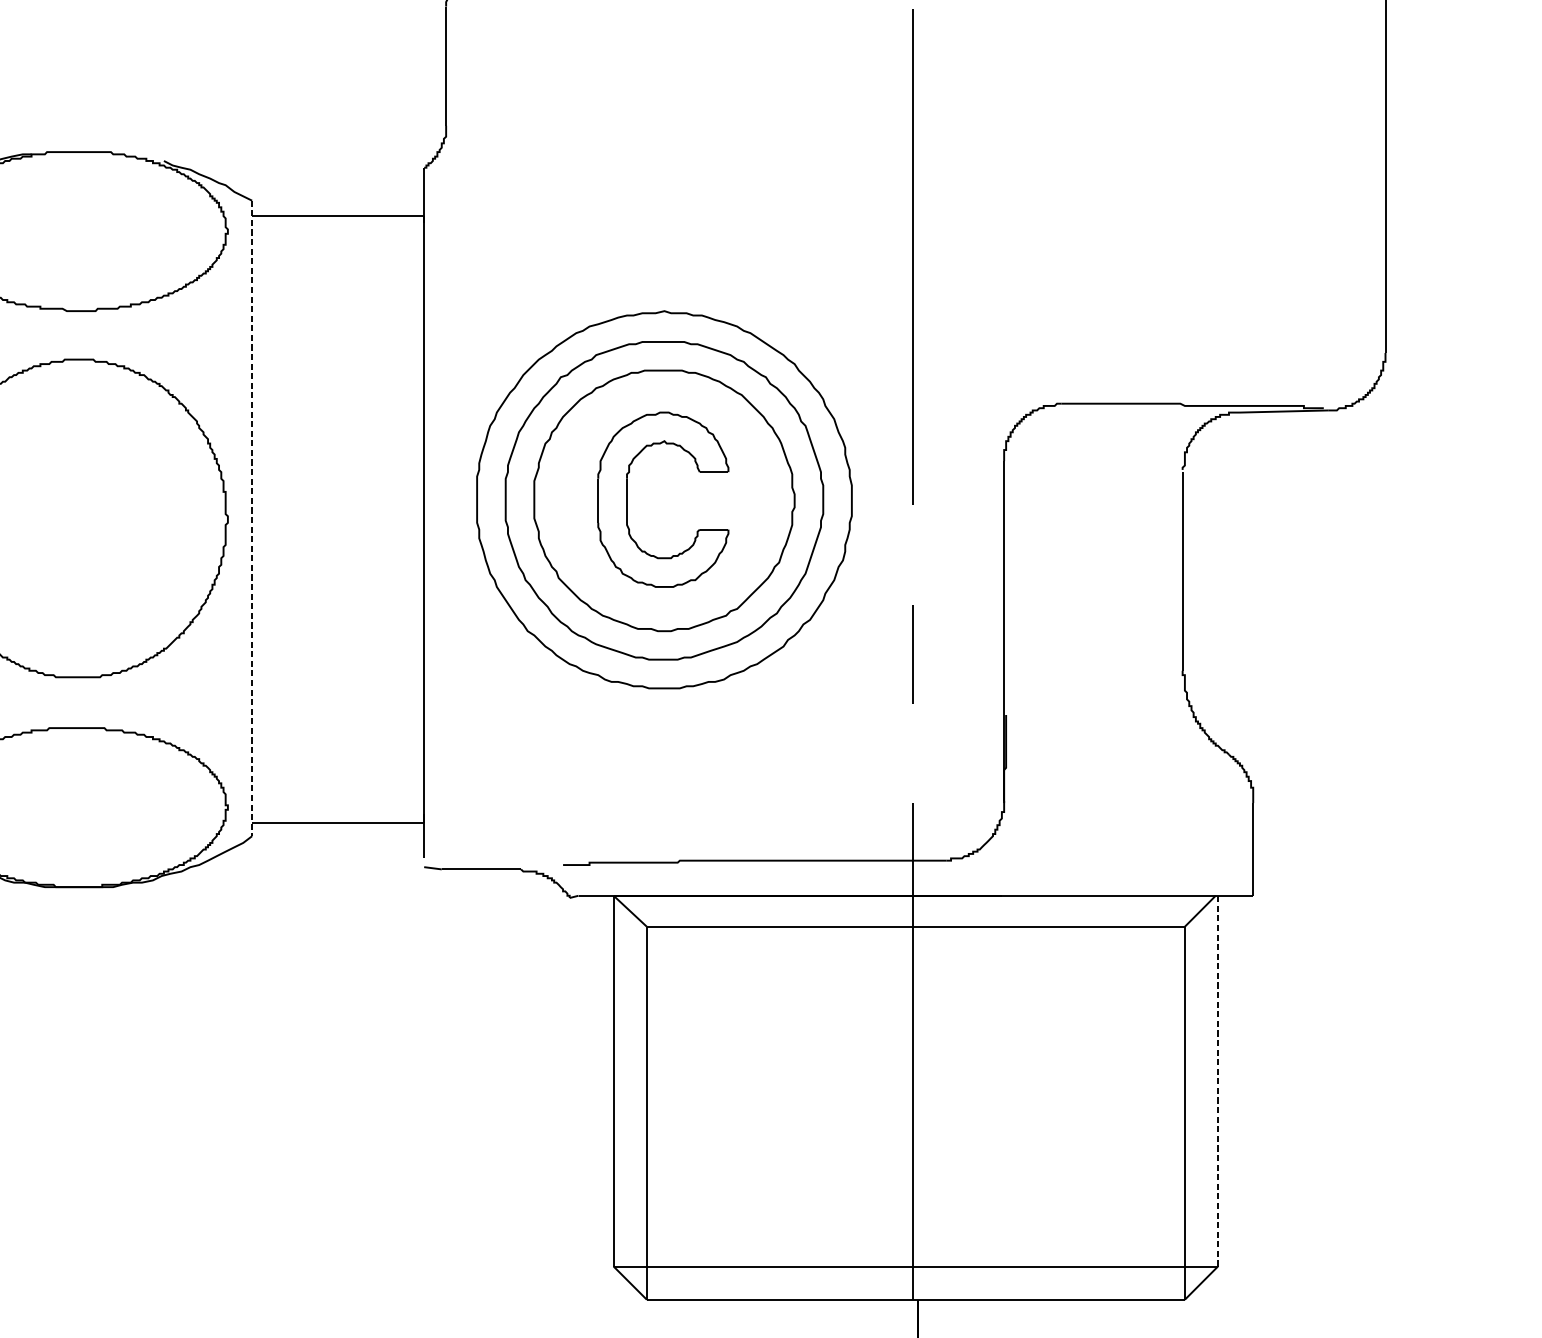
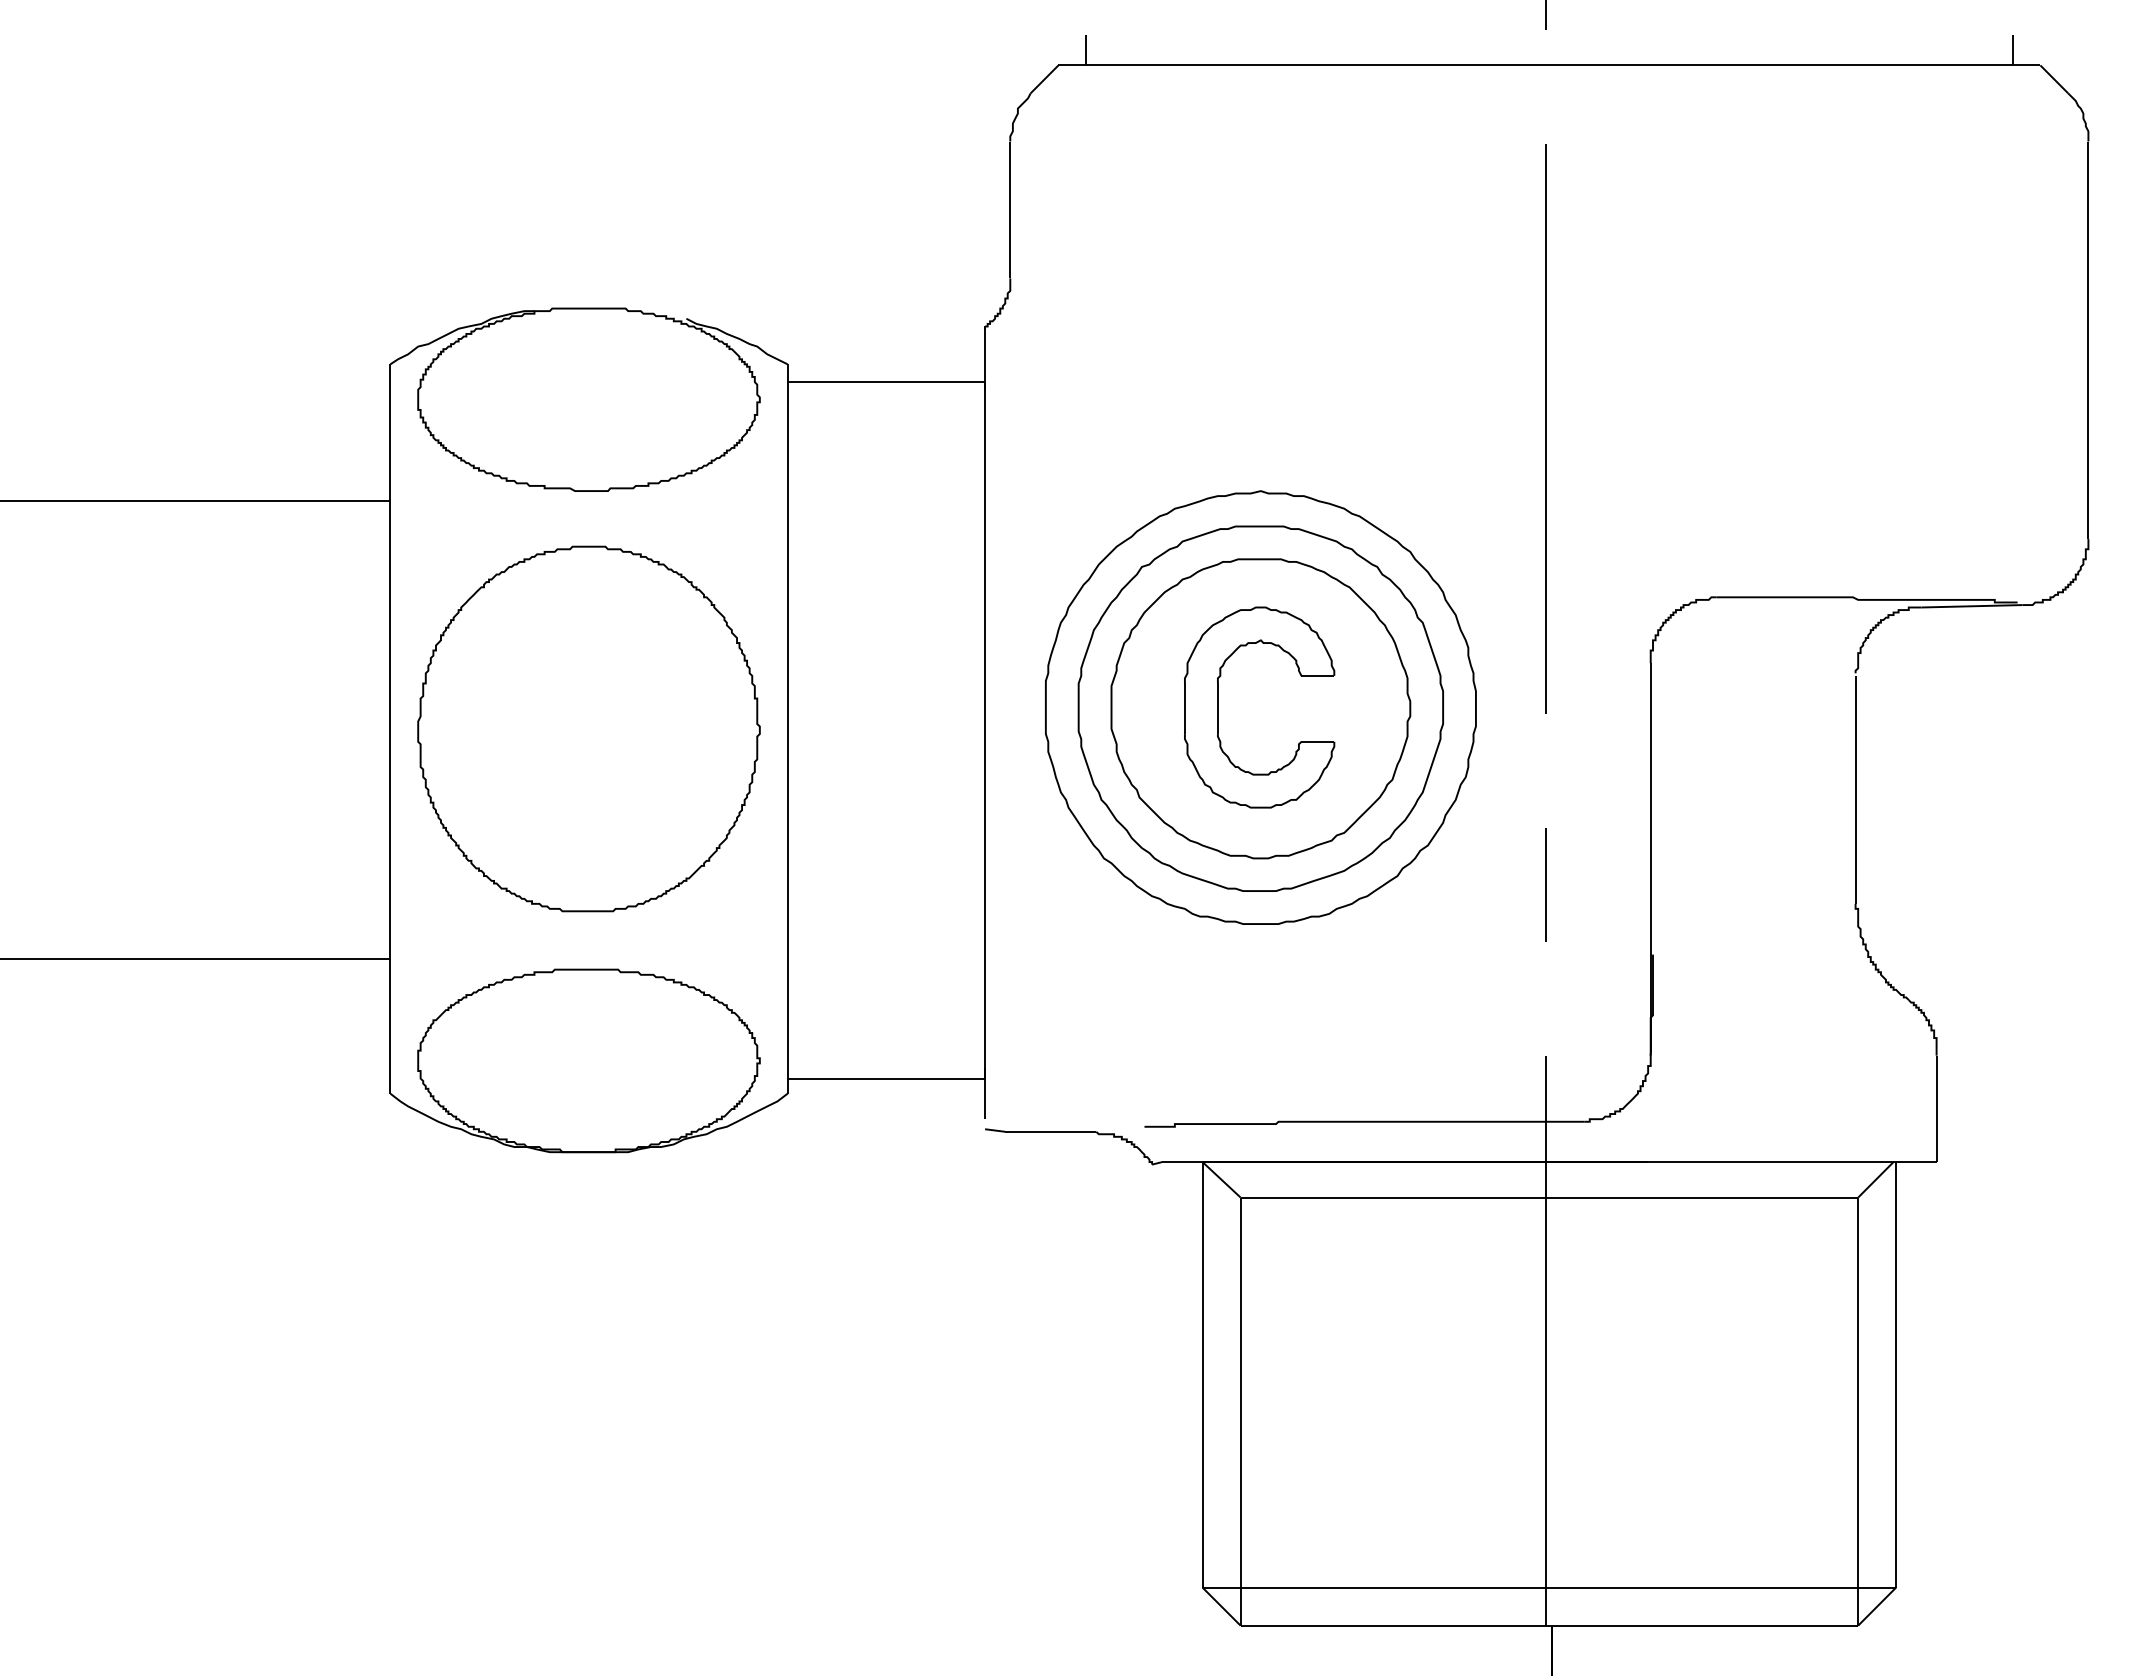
line: (252, 518) -> (787, 729), dashed -> solid
line: (1218, 1080) -> (1896, 1374), dashed -> solid

